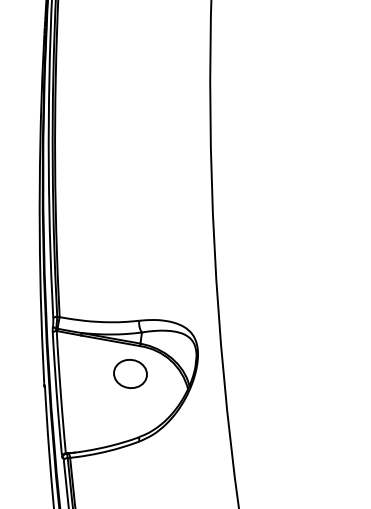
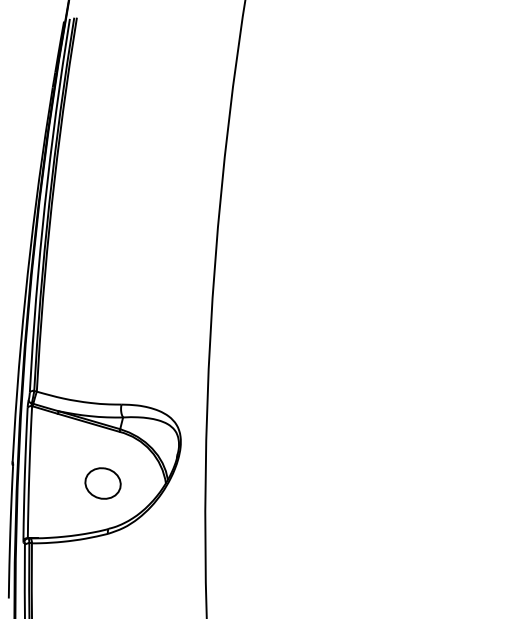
part: (129, 373) -> (102, 483), moved

